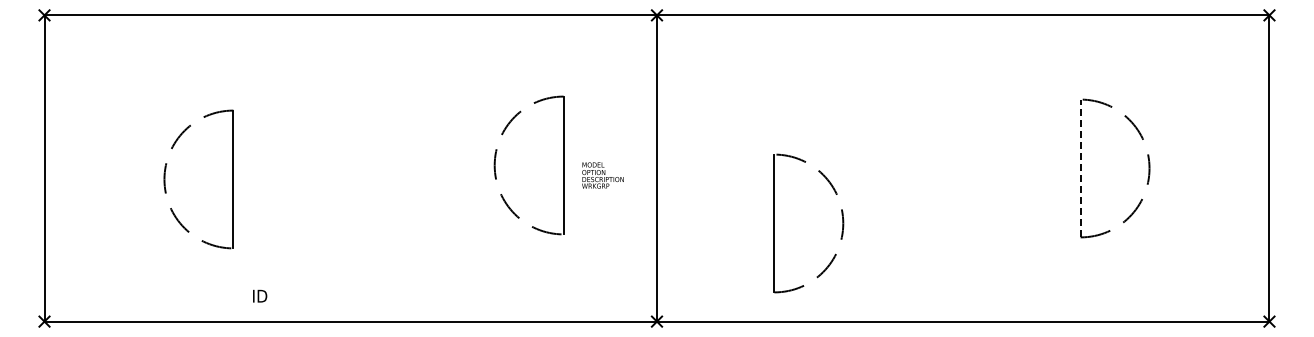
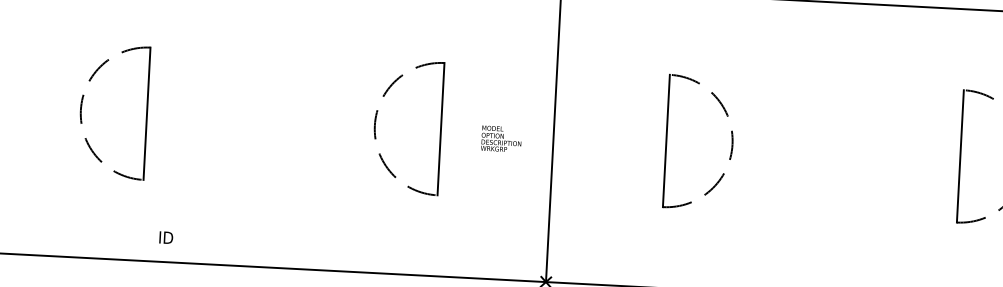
part: (496, 157) -> (376, 118), moved
line: (1080, 168) -> (960, 156), dashed -> solid
part: (165, 179) -> (81, 110), moved
part: (841, 215) -> (731, 136), moved

